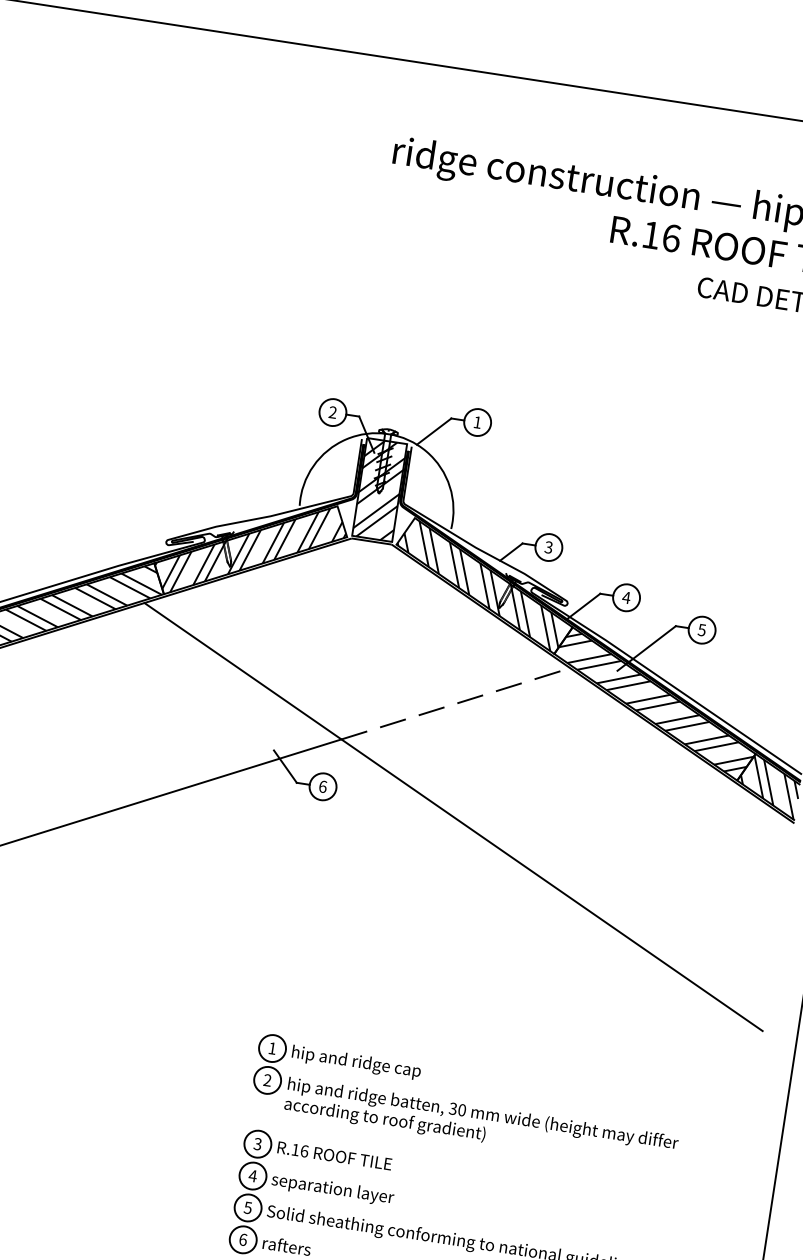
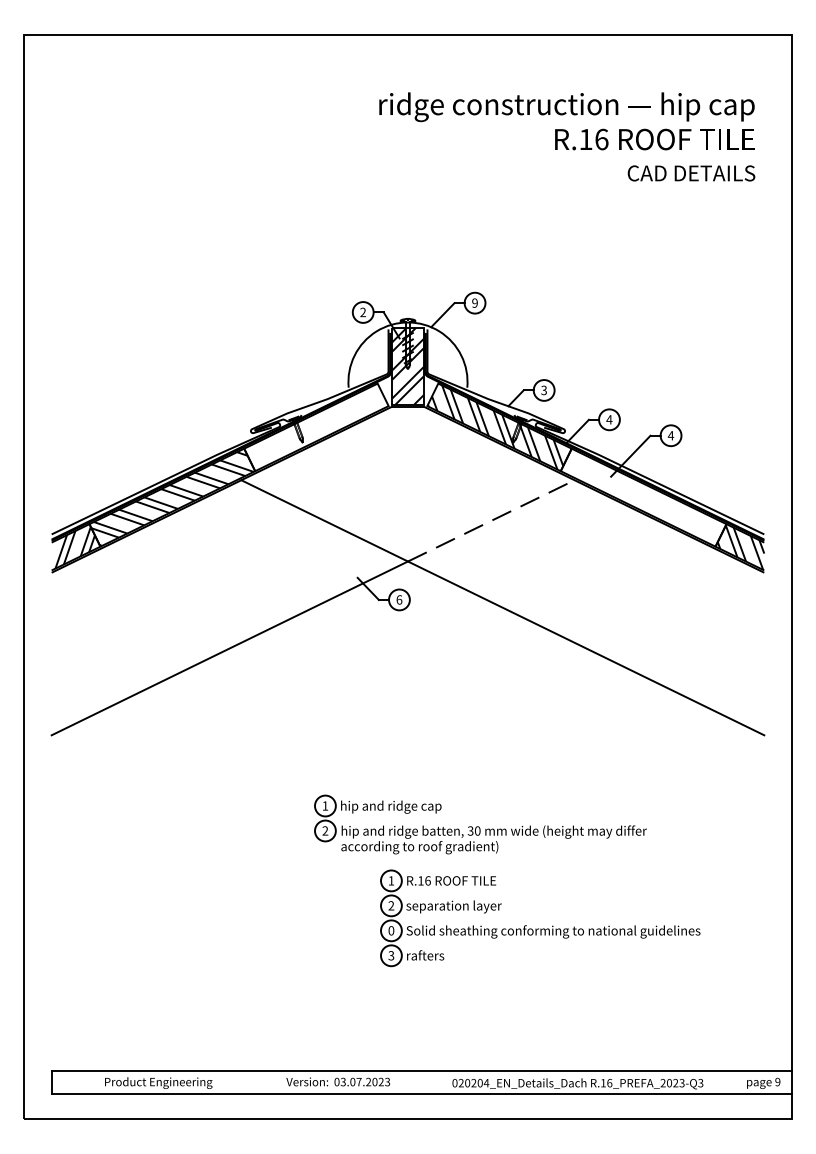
text: (477, 421) -> (474, 302), 1 -> 9
hatch: (250, 550) -> (316, 427), removed
text: (701, 629) -> (670, 435), 5 -> 4
hatch: (656, 702) -> (644, 496), removed
part: (466, 1102) -> (480, 824), moved
text: (258, 1143) -> (391, 880), 3 -> 1
text: (253, 1175) -> (391, 905), 4 -> 2
text: (248, 1207) -> (391, 930), 5 -> 0
text: (243, 1239) -> (391, 955), 6 -> 3

